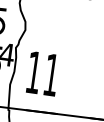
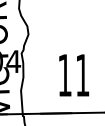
text: (43, 74) -> (74, 75), moved

